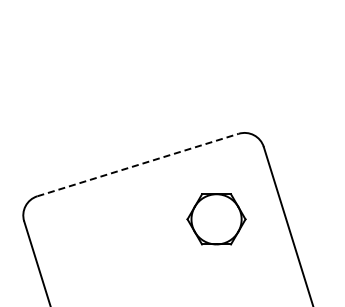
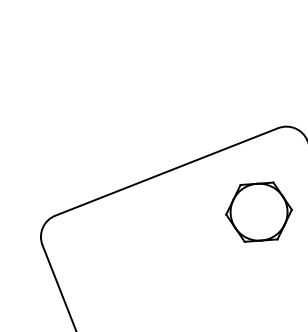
line: (138, 164) -> (167, 171), dashed -> solid
part: (216, 219) -> (259, 212), moved

